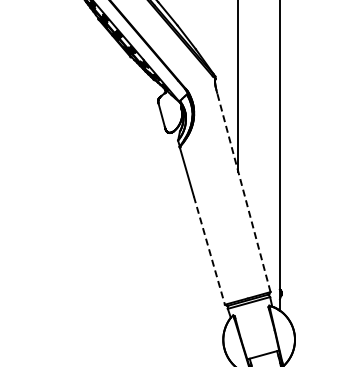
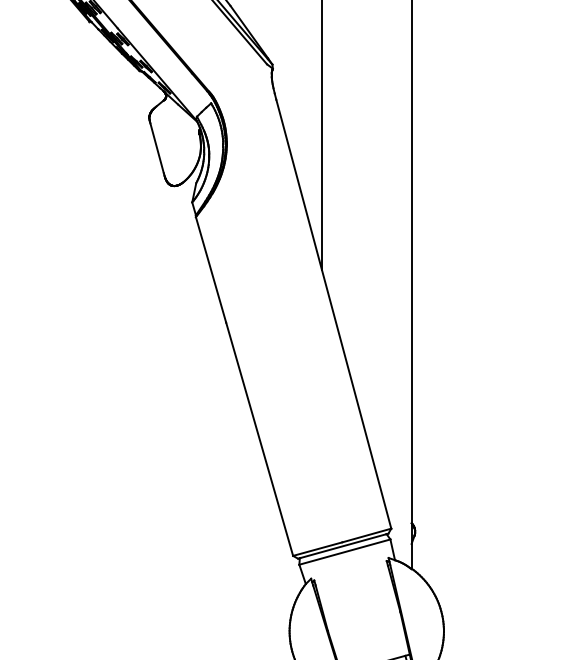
line: (243, 192) -> (333, 314), dashed -> solid
line: (209, 251) -> (259, 441), dashed -> solid

